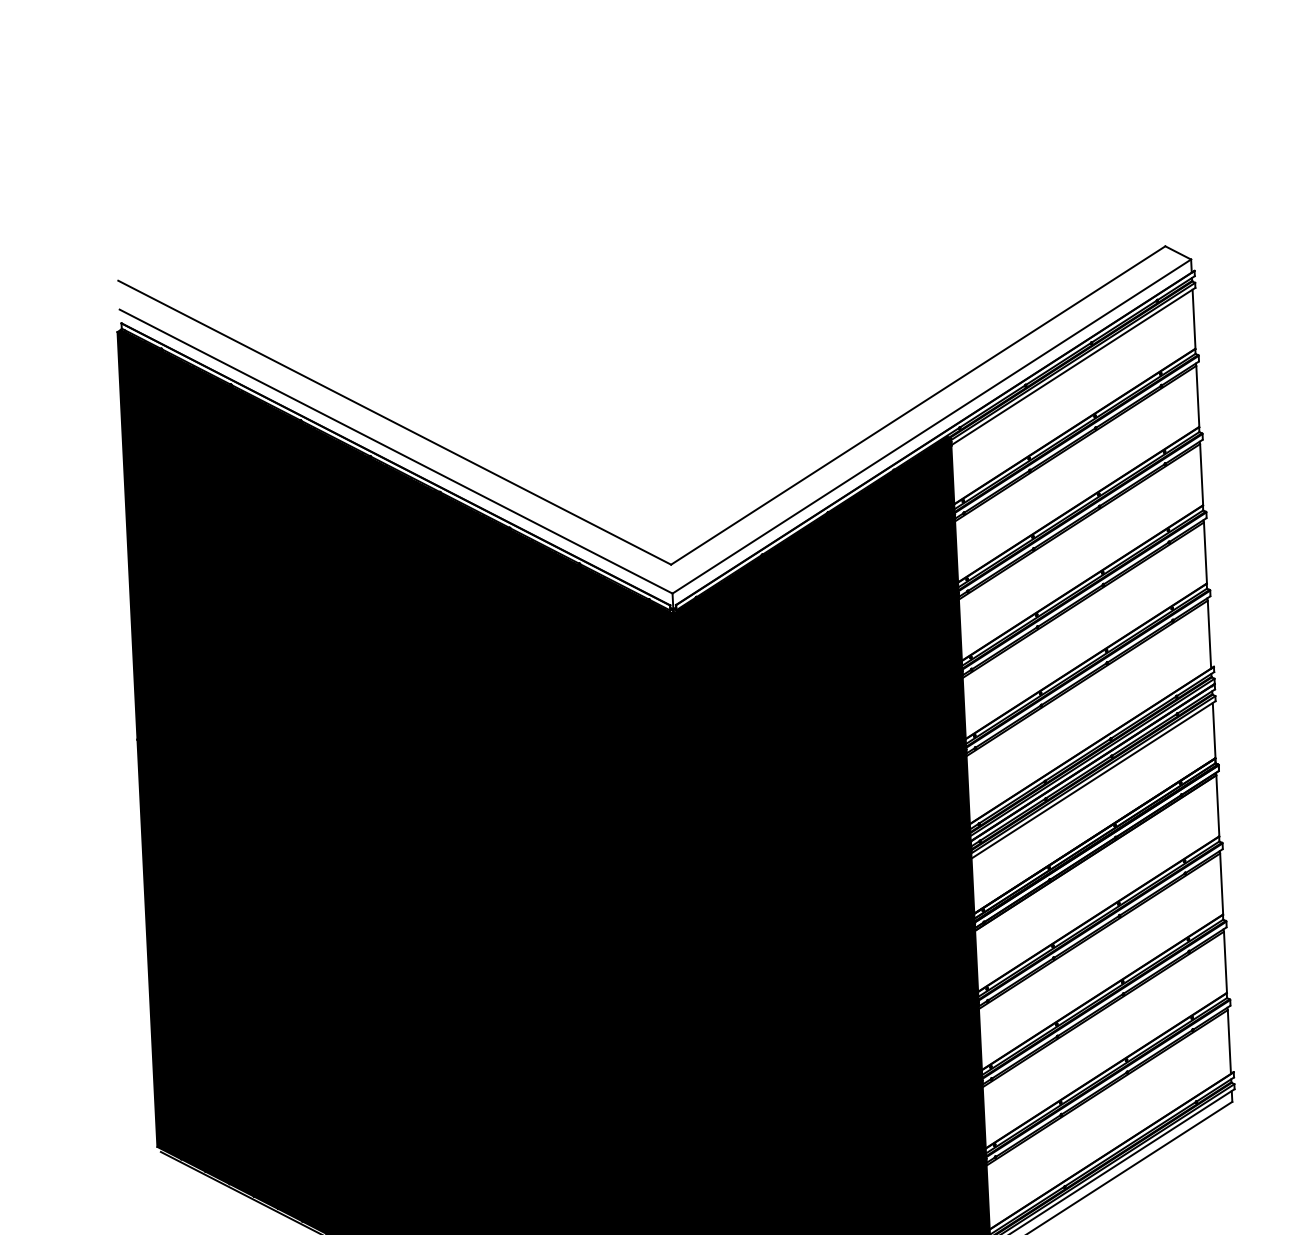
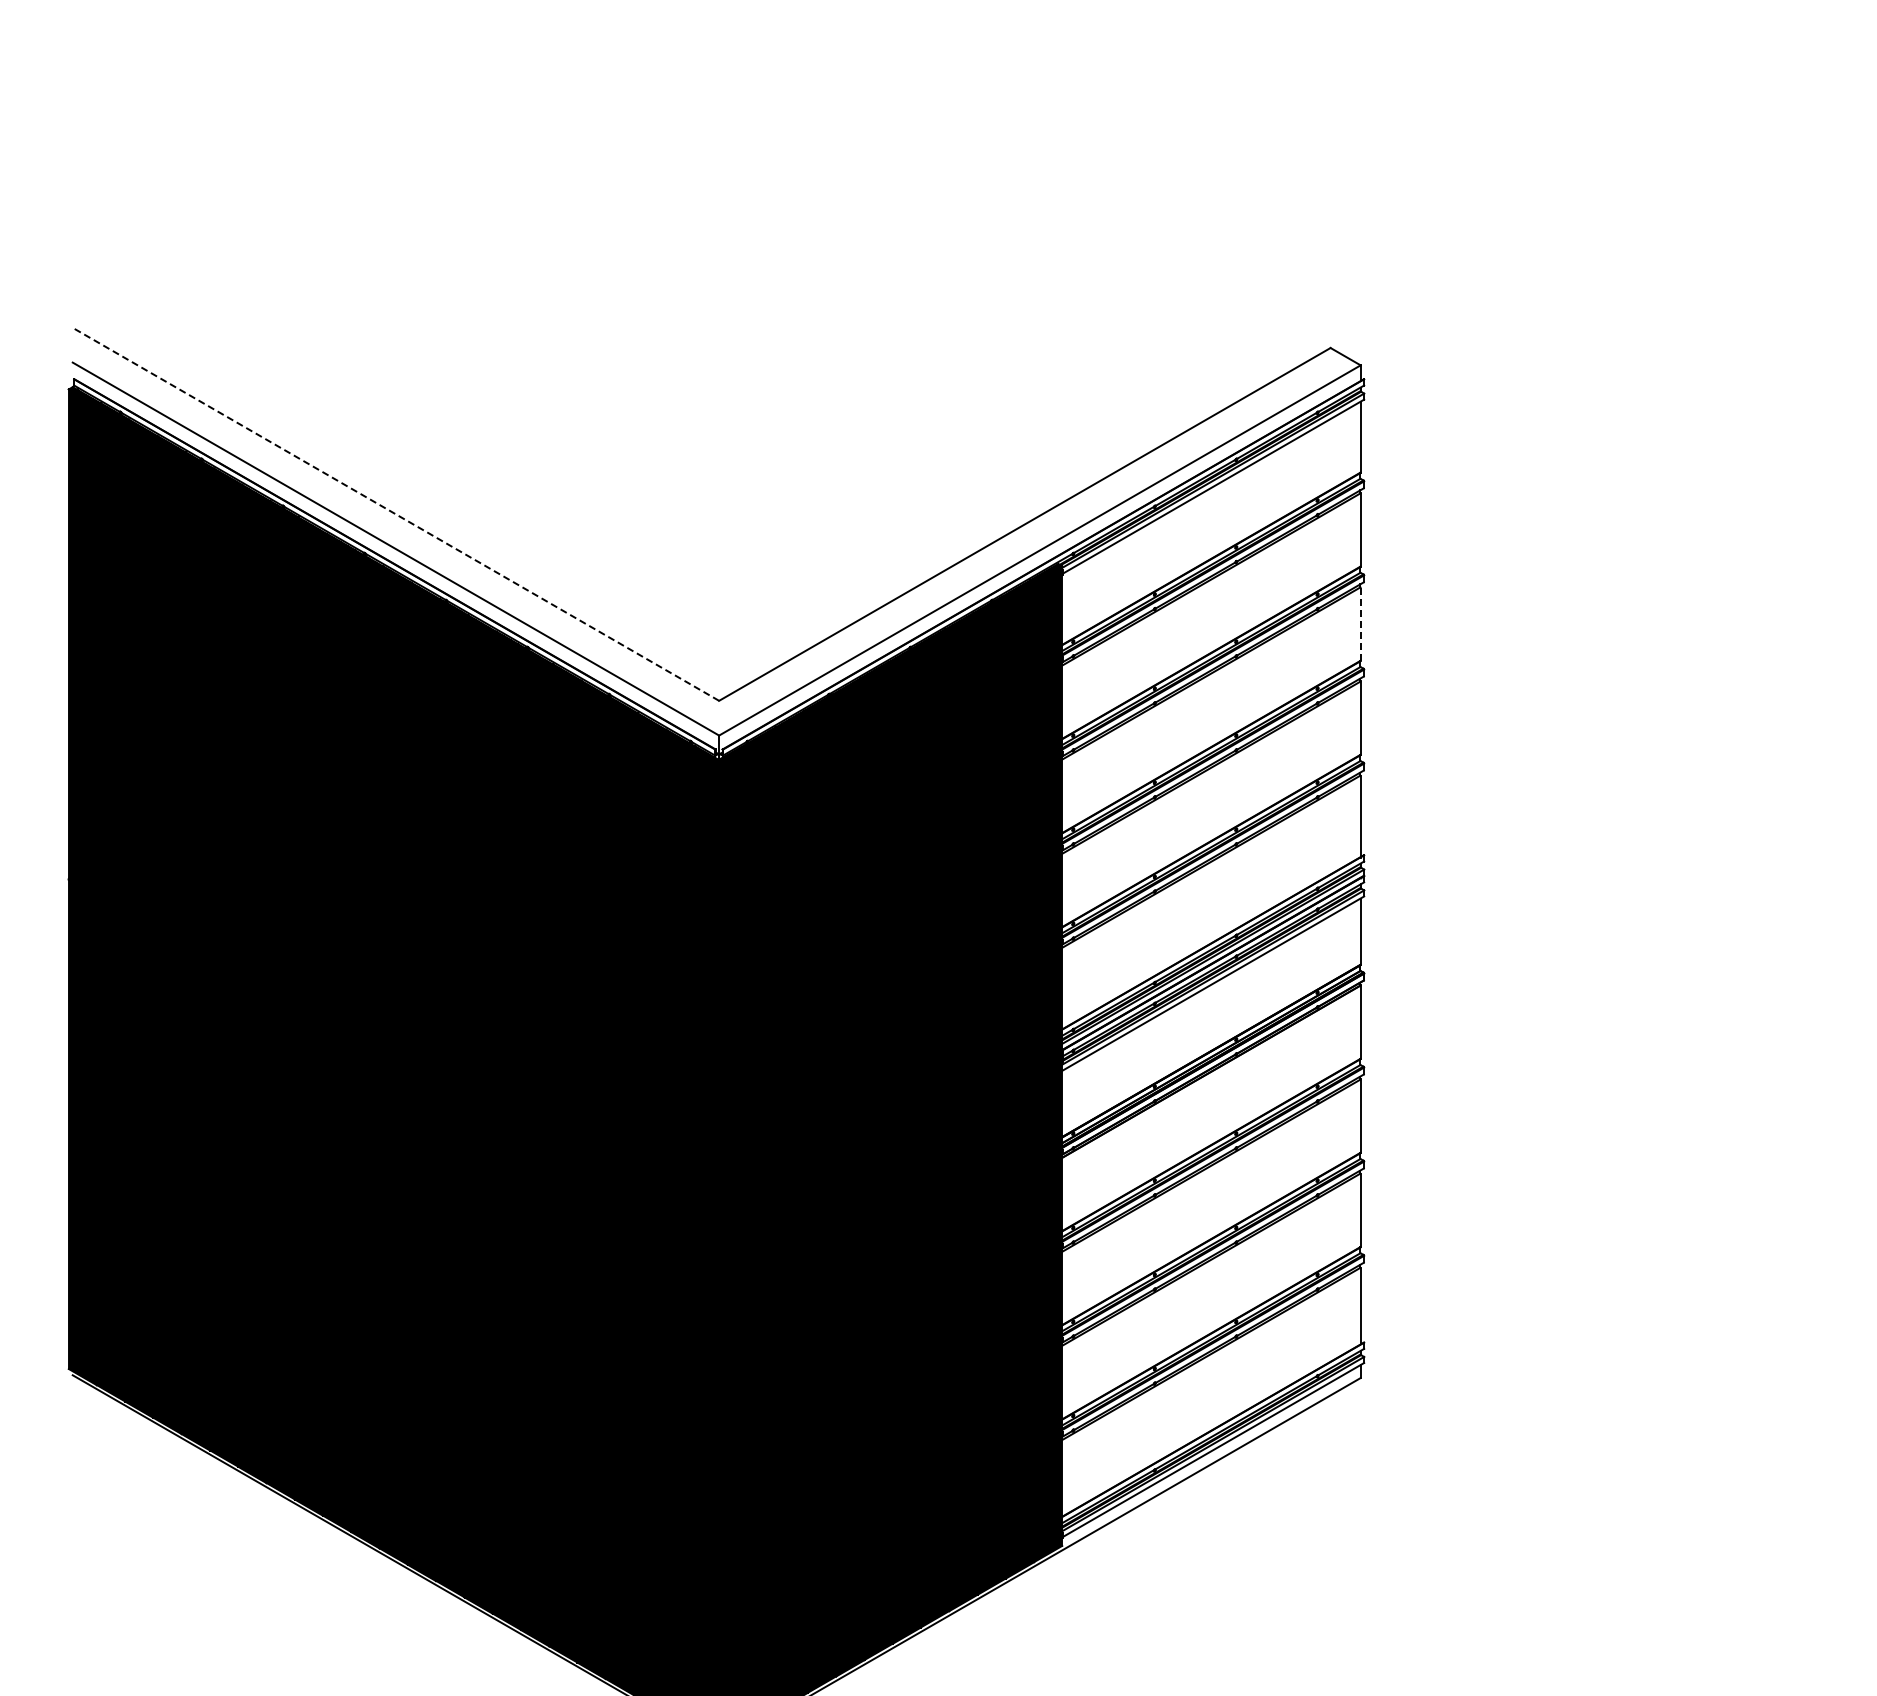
line: (394, 422) -> (395, 514), solid -> dashed
line: (1201, 475) -> (1360, 624), solid -> dashed

